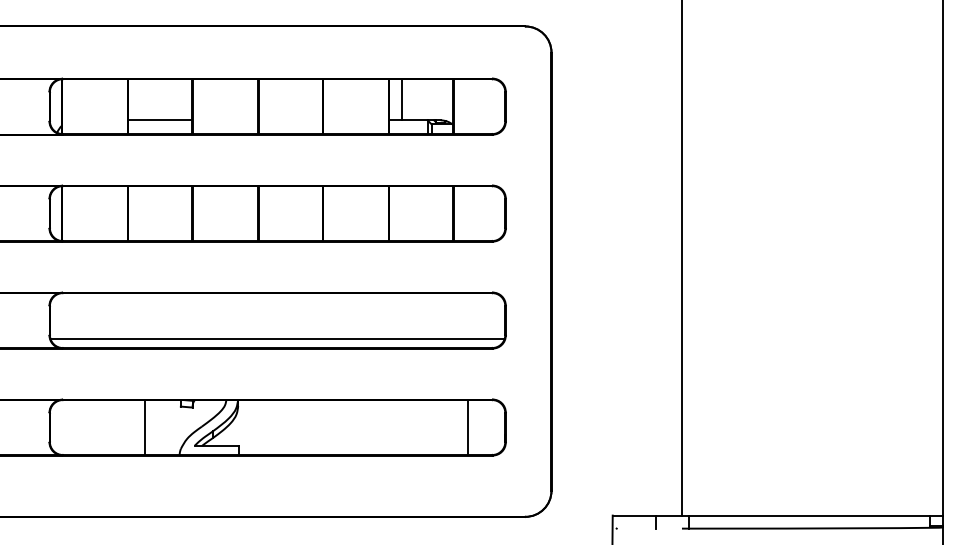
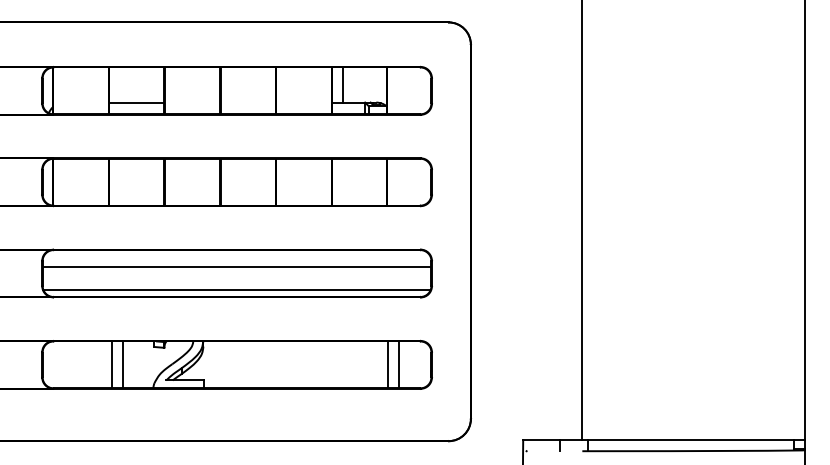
line: (276, 313) -> (236, 267), added
line: (131, 427) -> (112, 364), added
line: (454, 427) -> (388, 364), added

